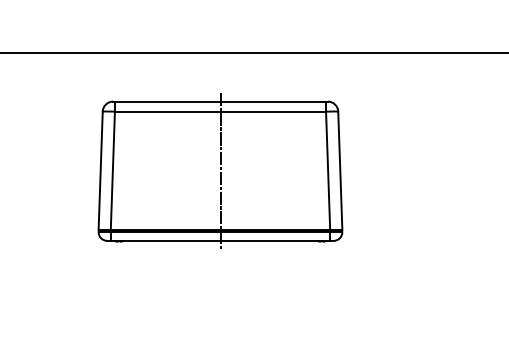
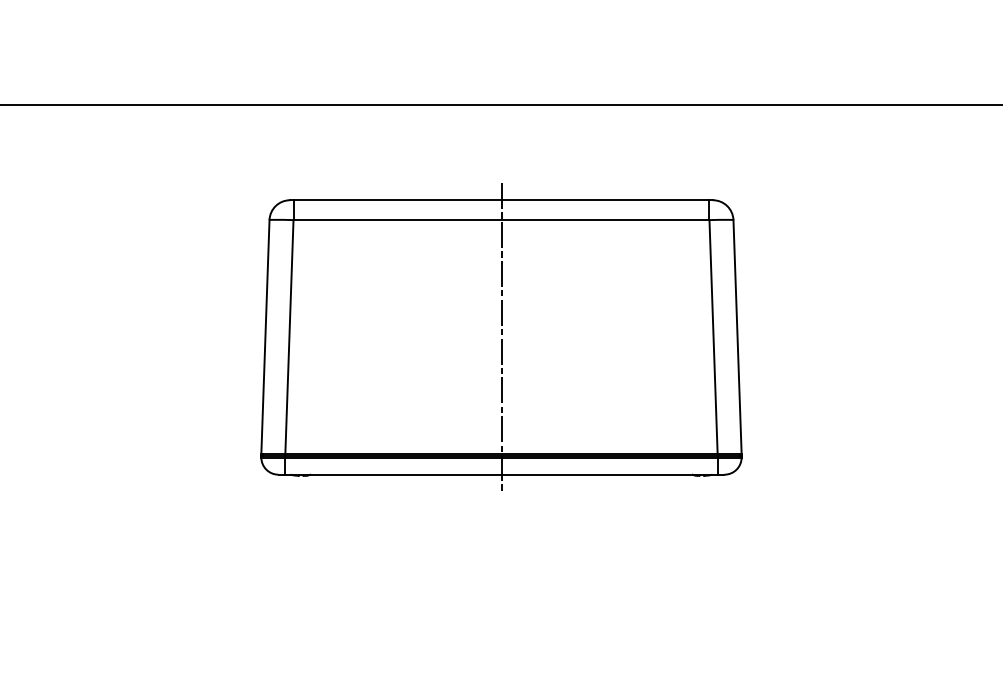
part: (220, 170) -> (501, 336), moved

